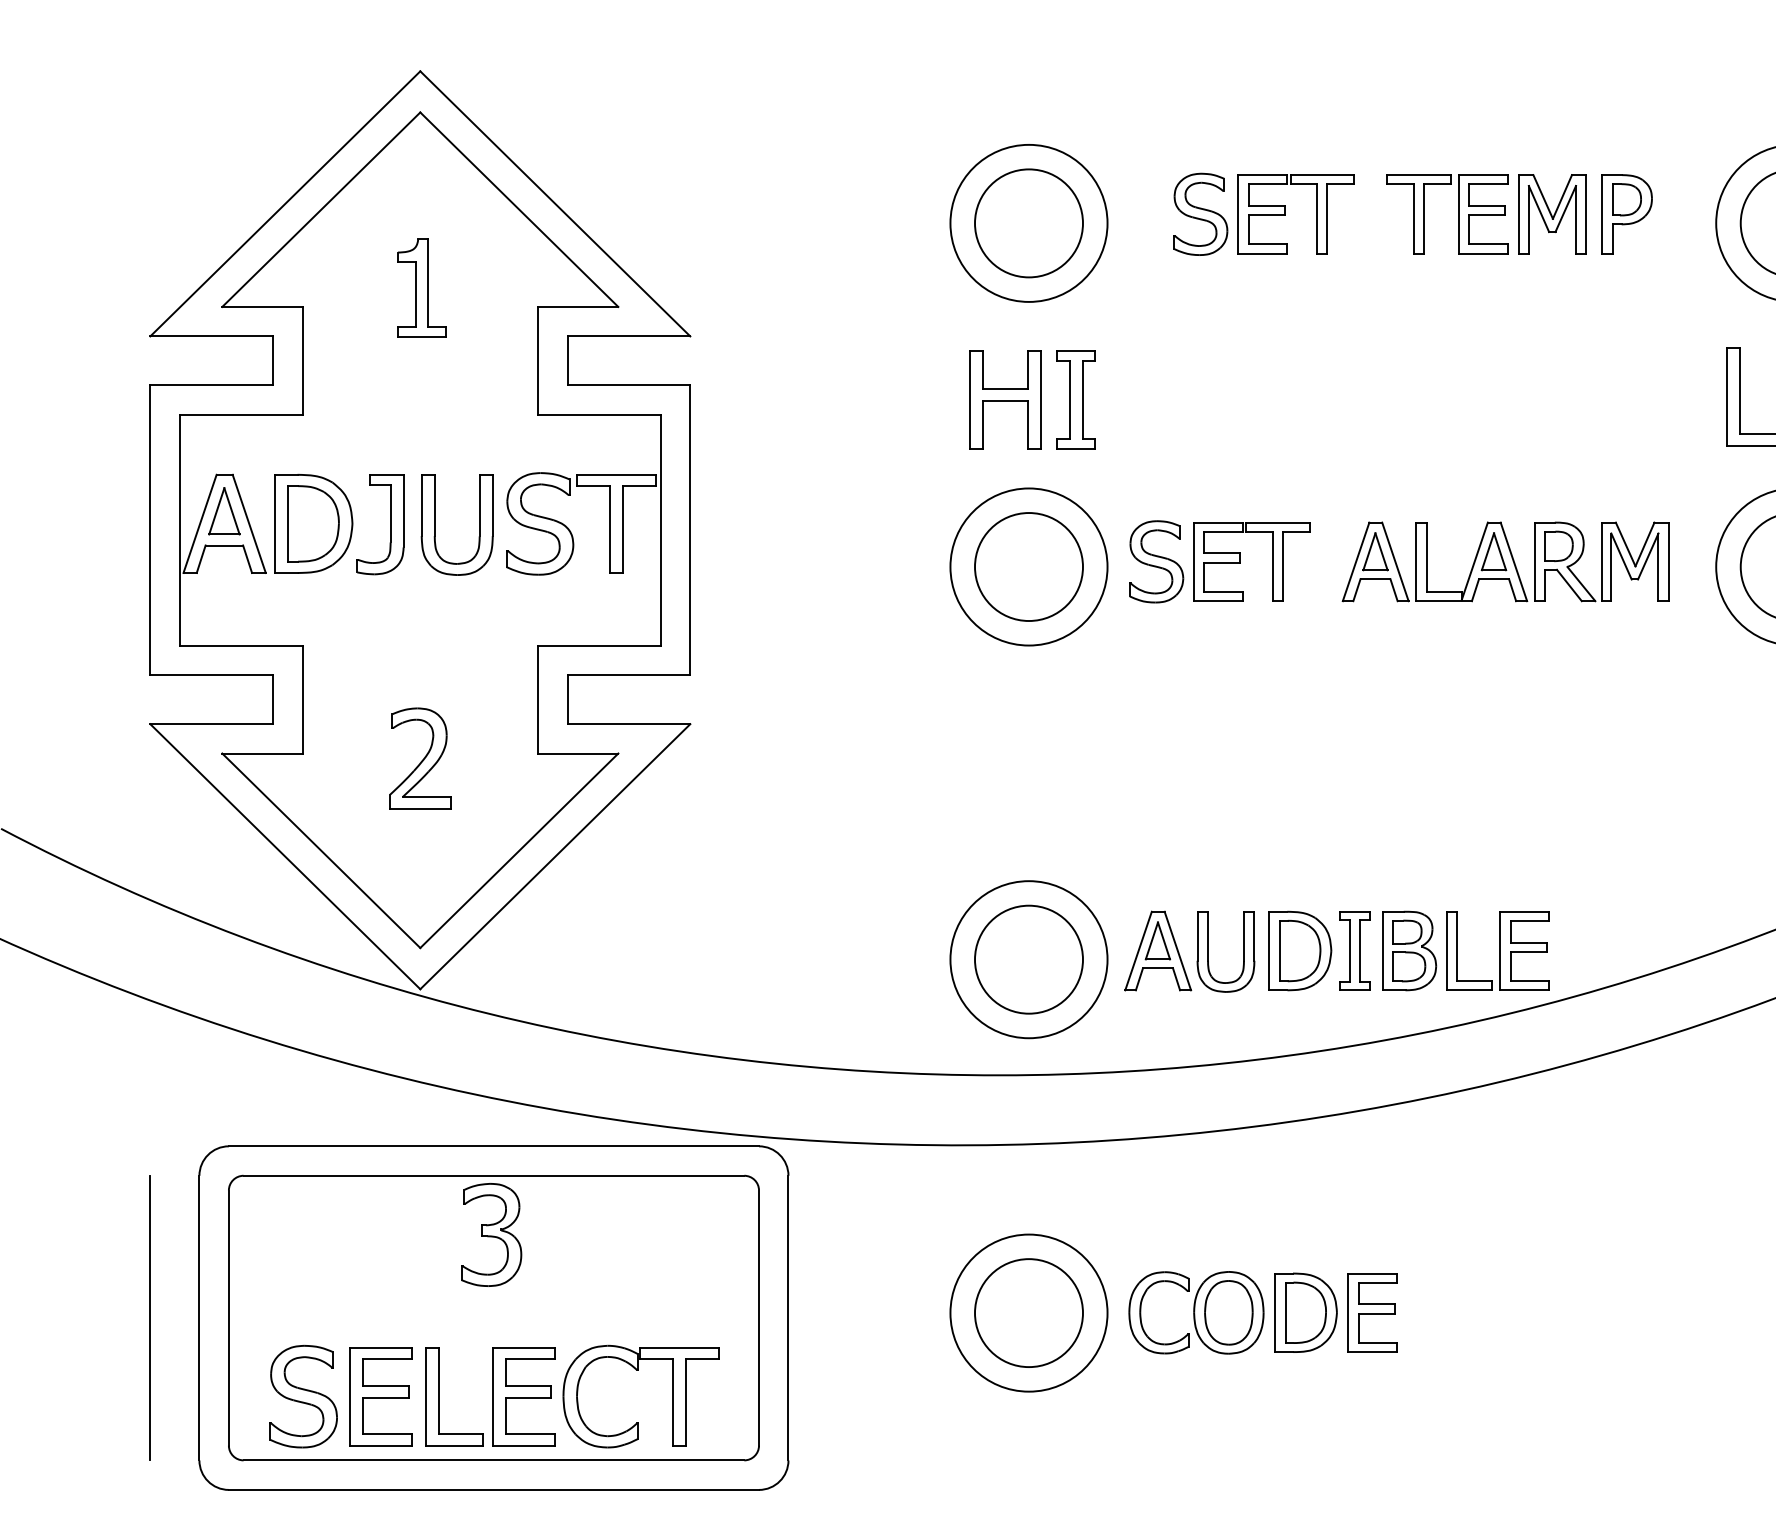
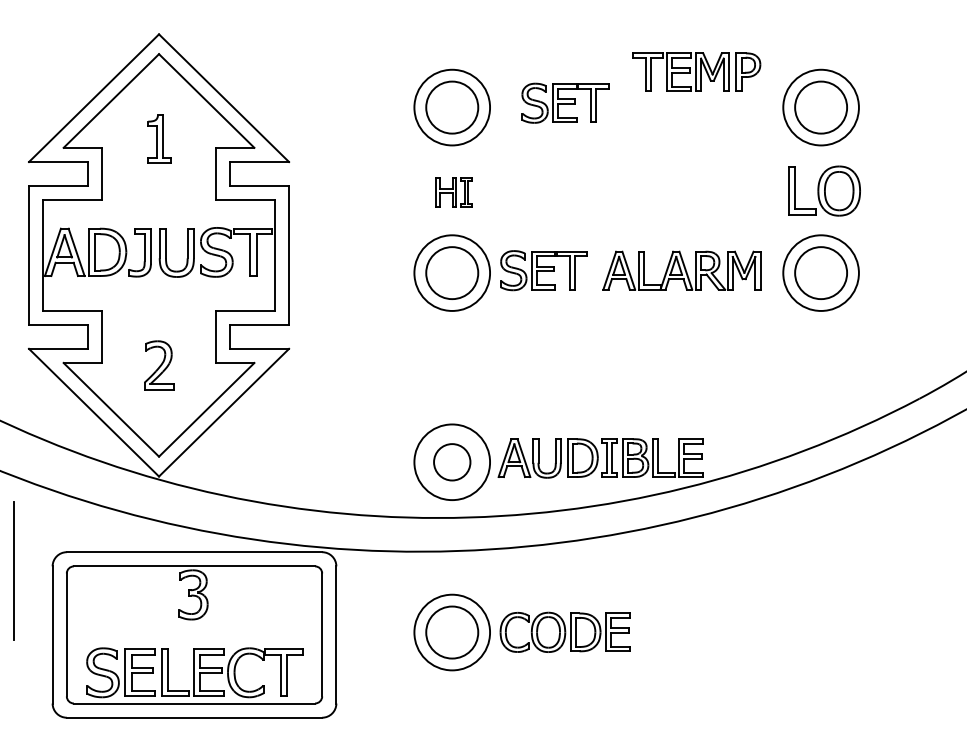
part: (1519, 212) -> (696, 71), moved
part: (1031, 399) -> (453, 192), size x0.6
circle: (1029, 960) -> (452, 462), size x0.7
line: (149, 1317) -> (13, 570), moved

